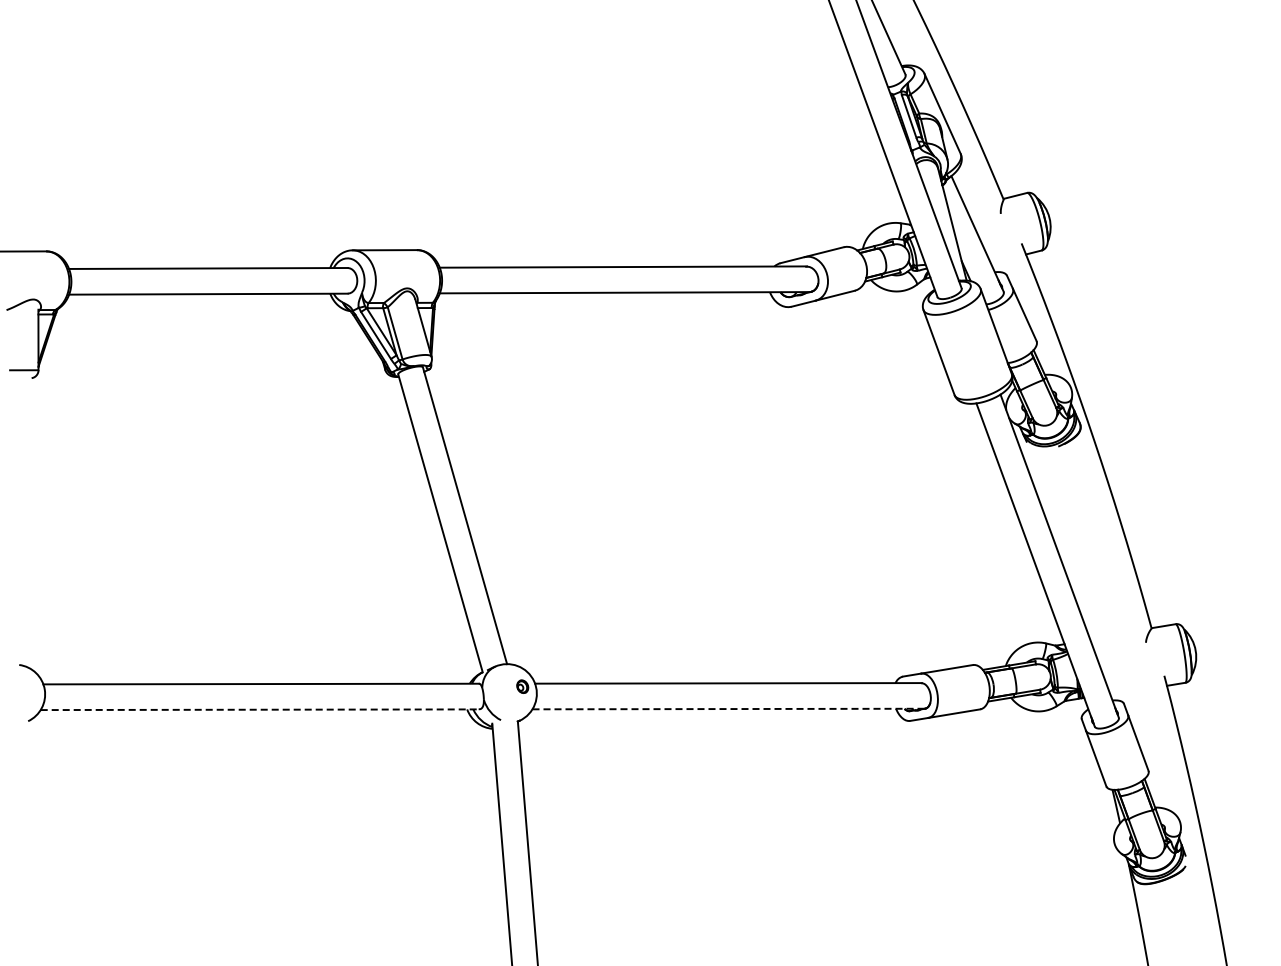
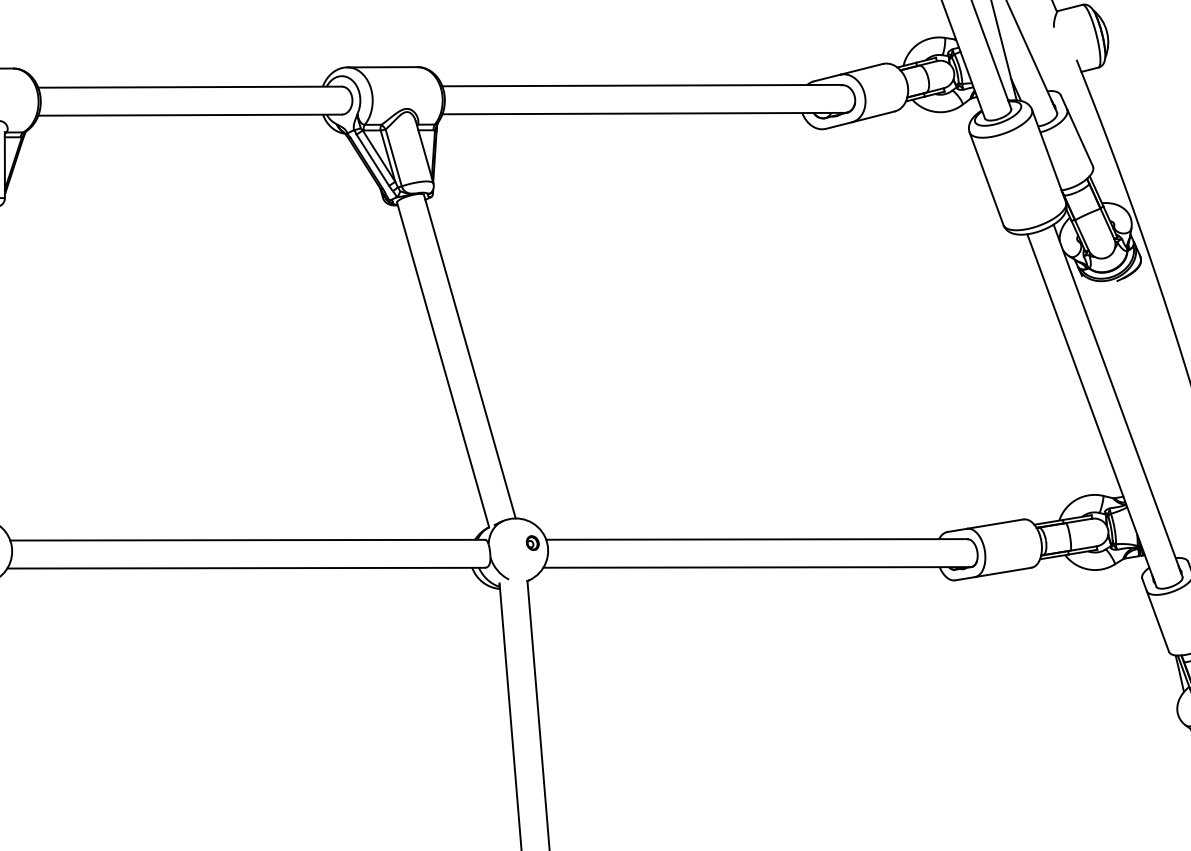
line: (260, 709) -> (246, 567), dashed -> solid
line: (729, 709) -> (758, 567), dashed -> solid

